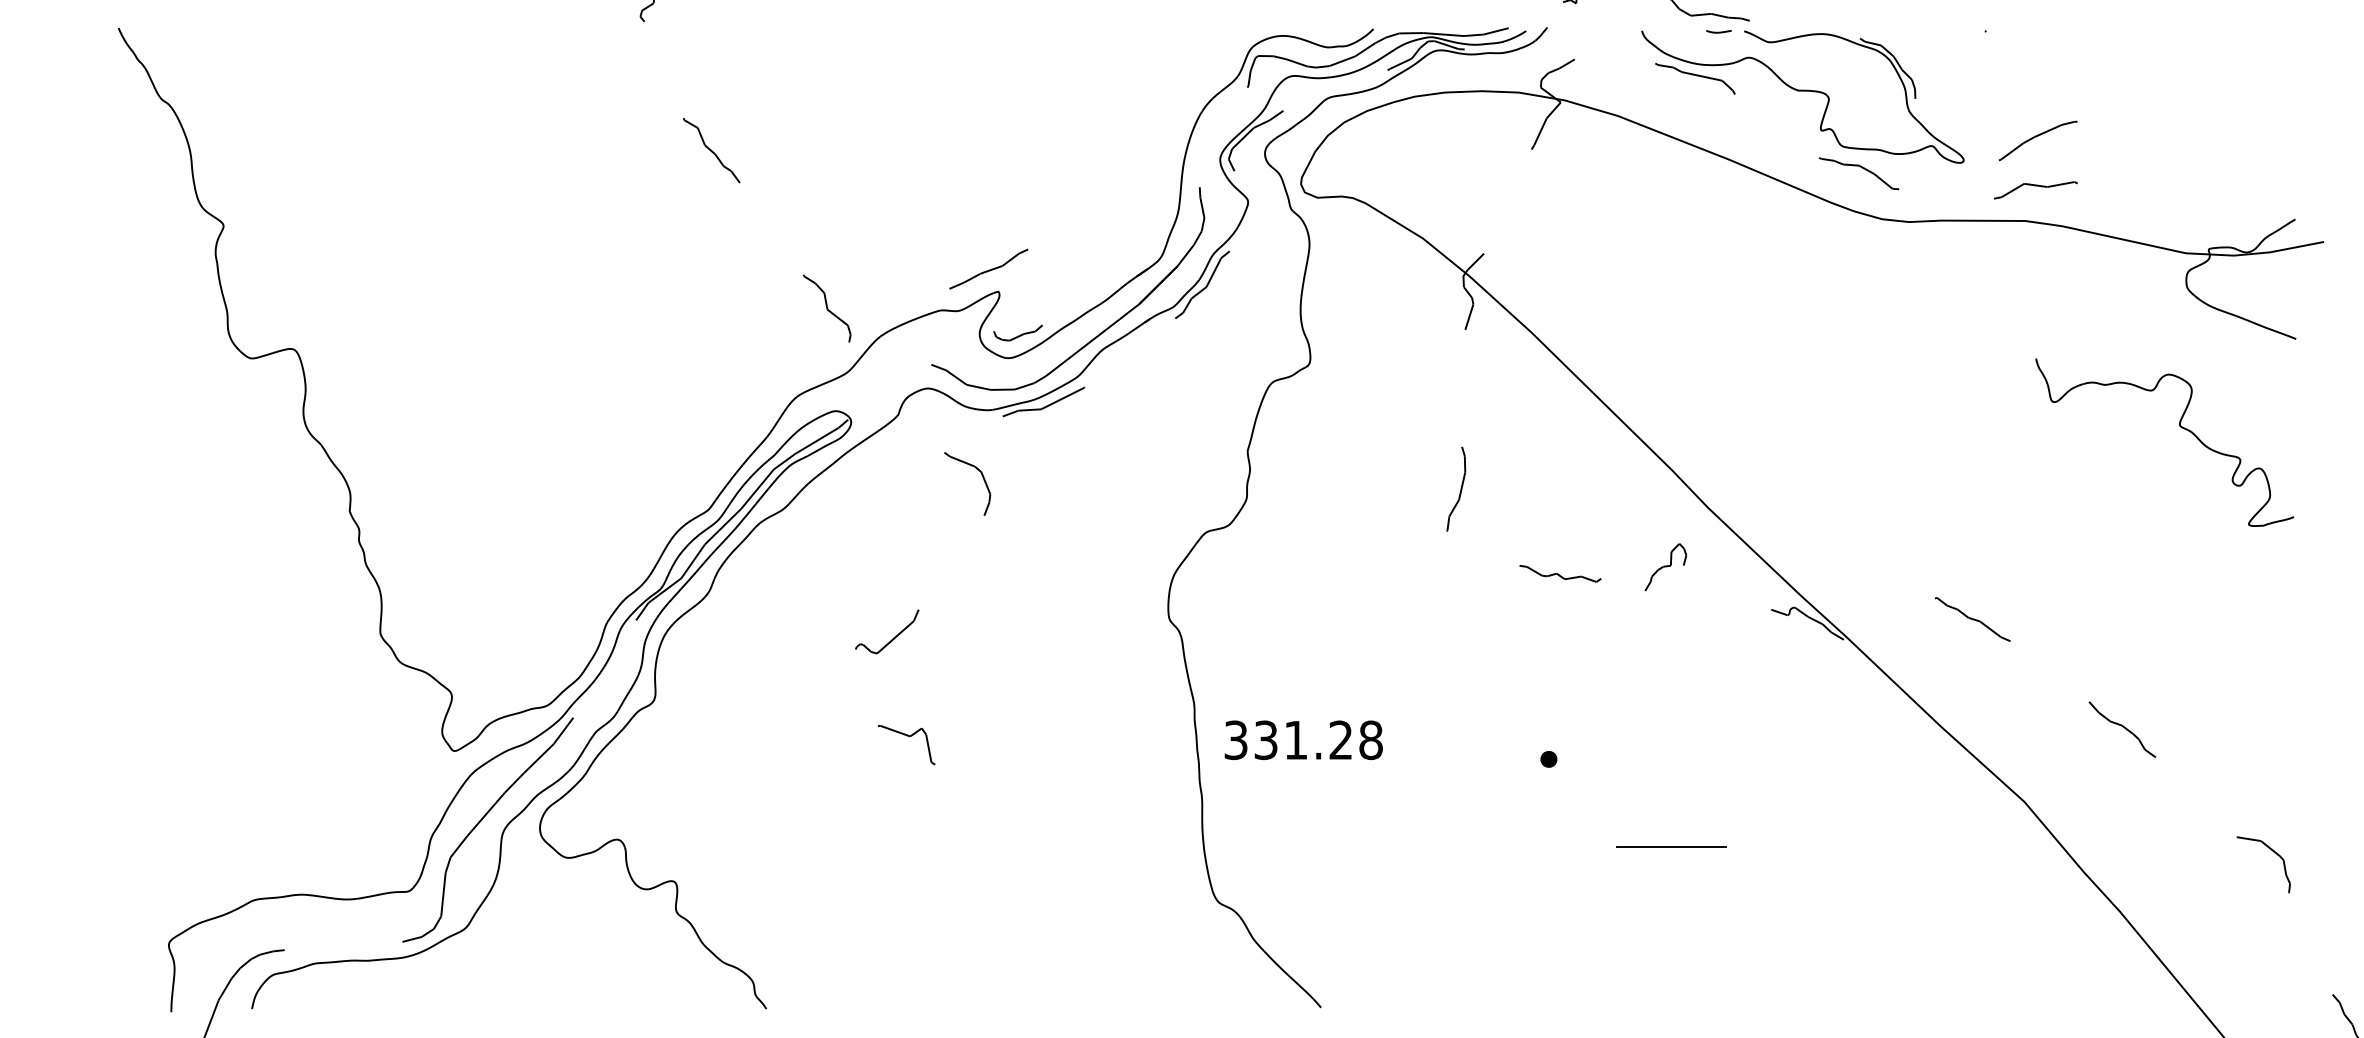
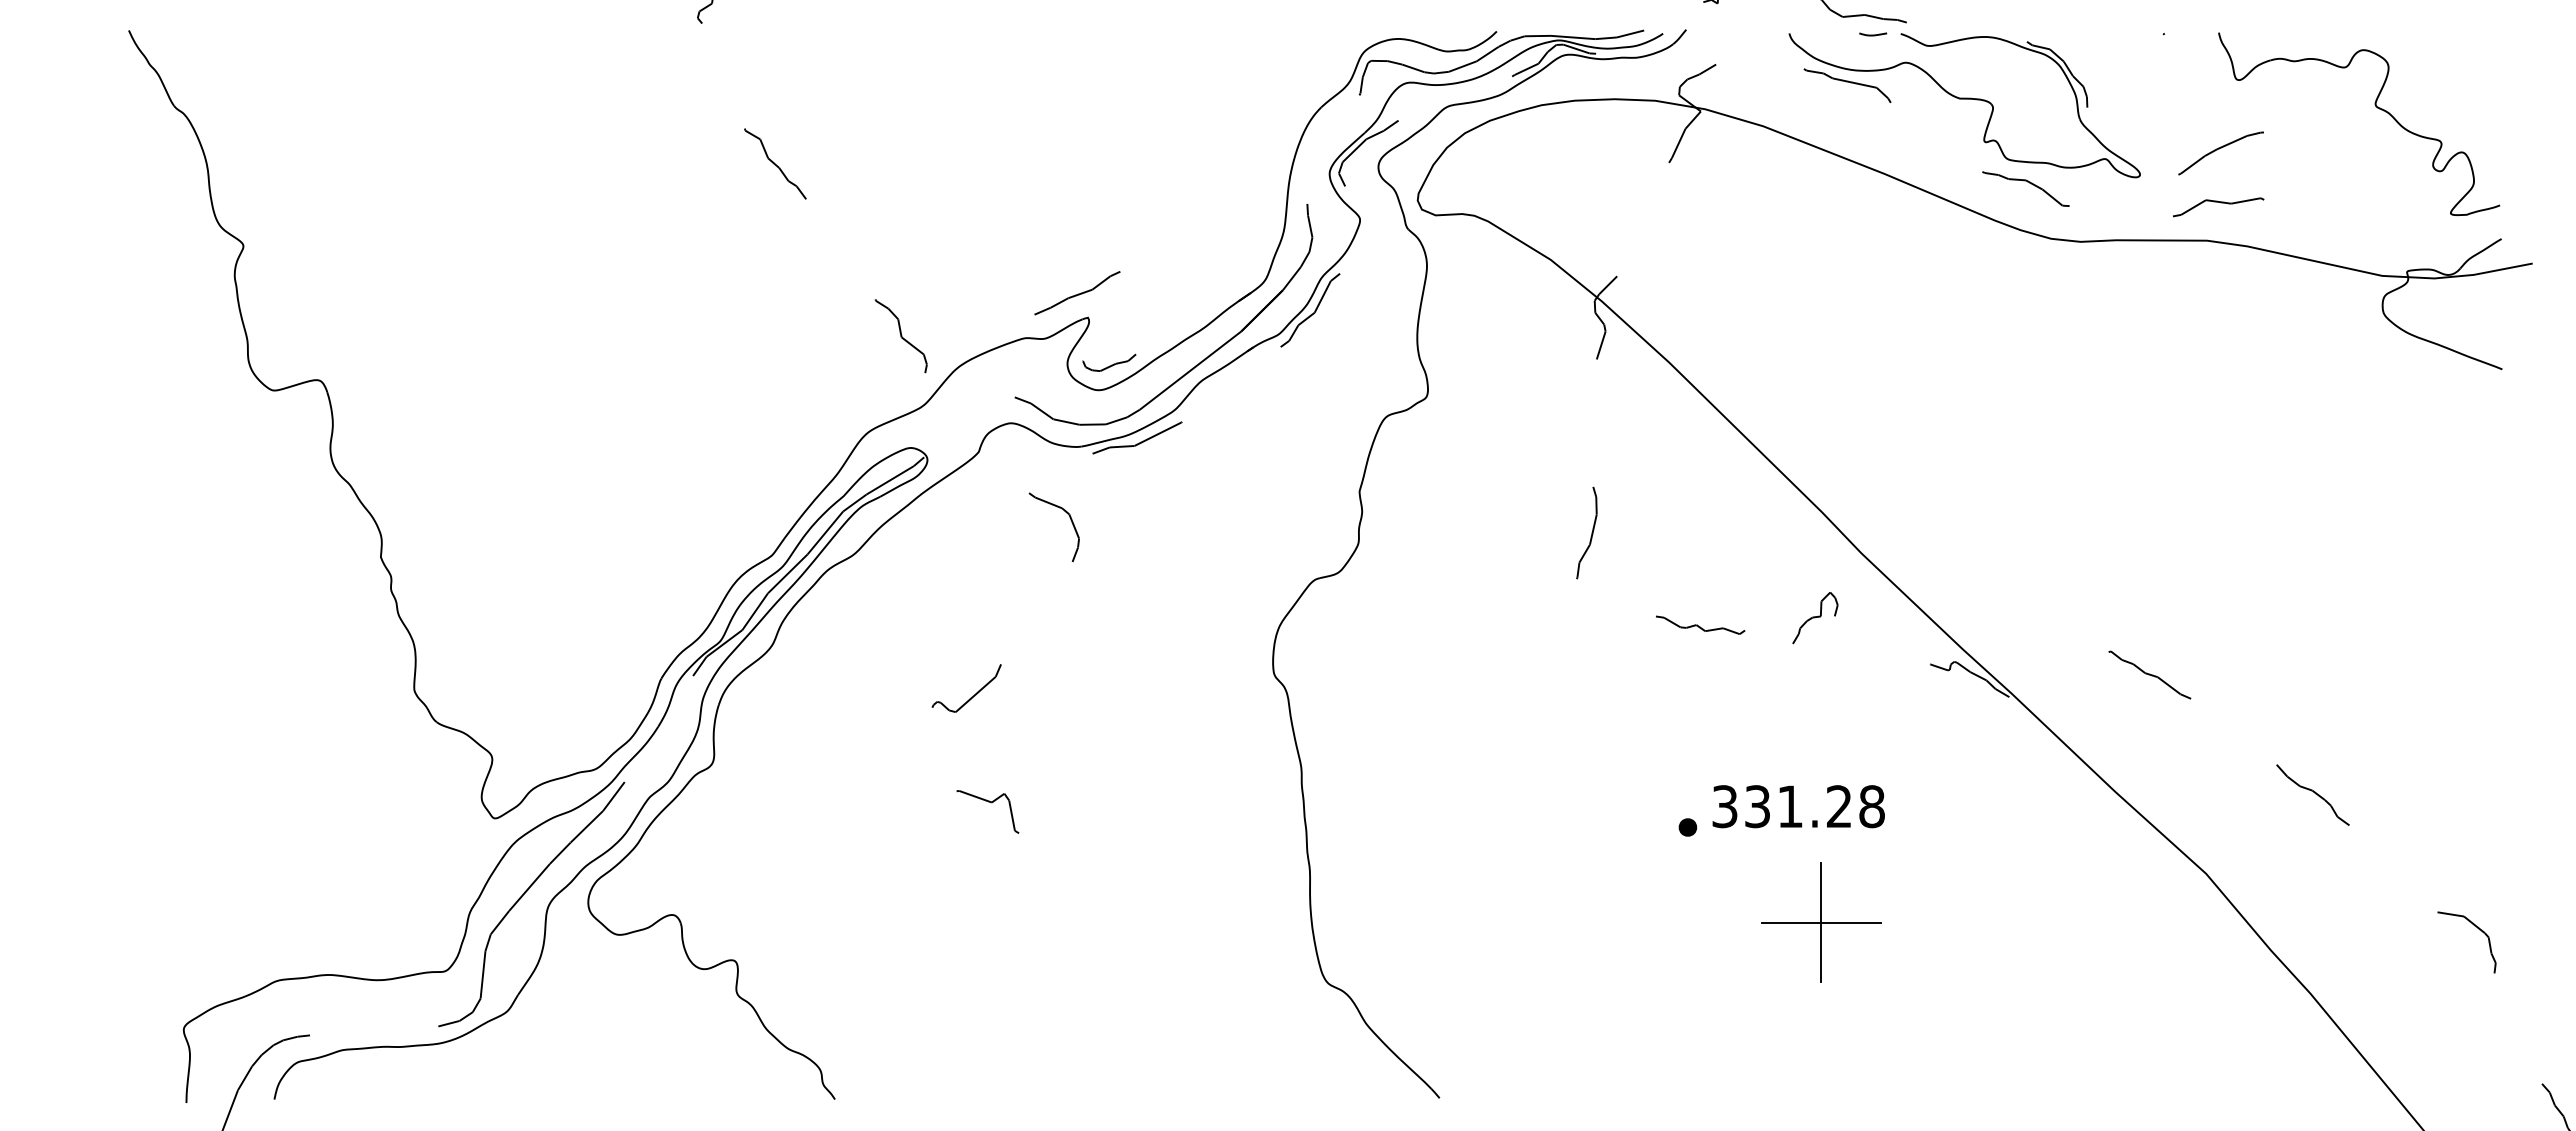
part: (2179, 426) -> (2375, 106), moved
text: (1303, 740) -> (1798, 806), moved
line: (1671, 846) -> (1821, 922), added

